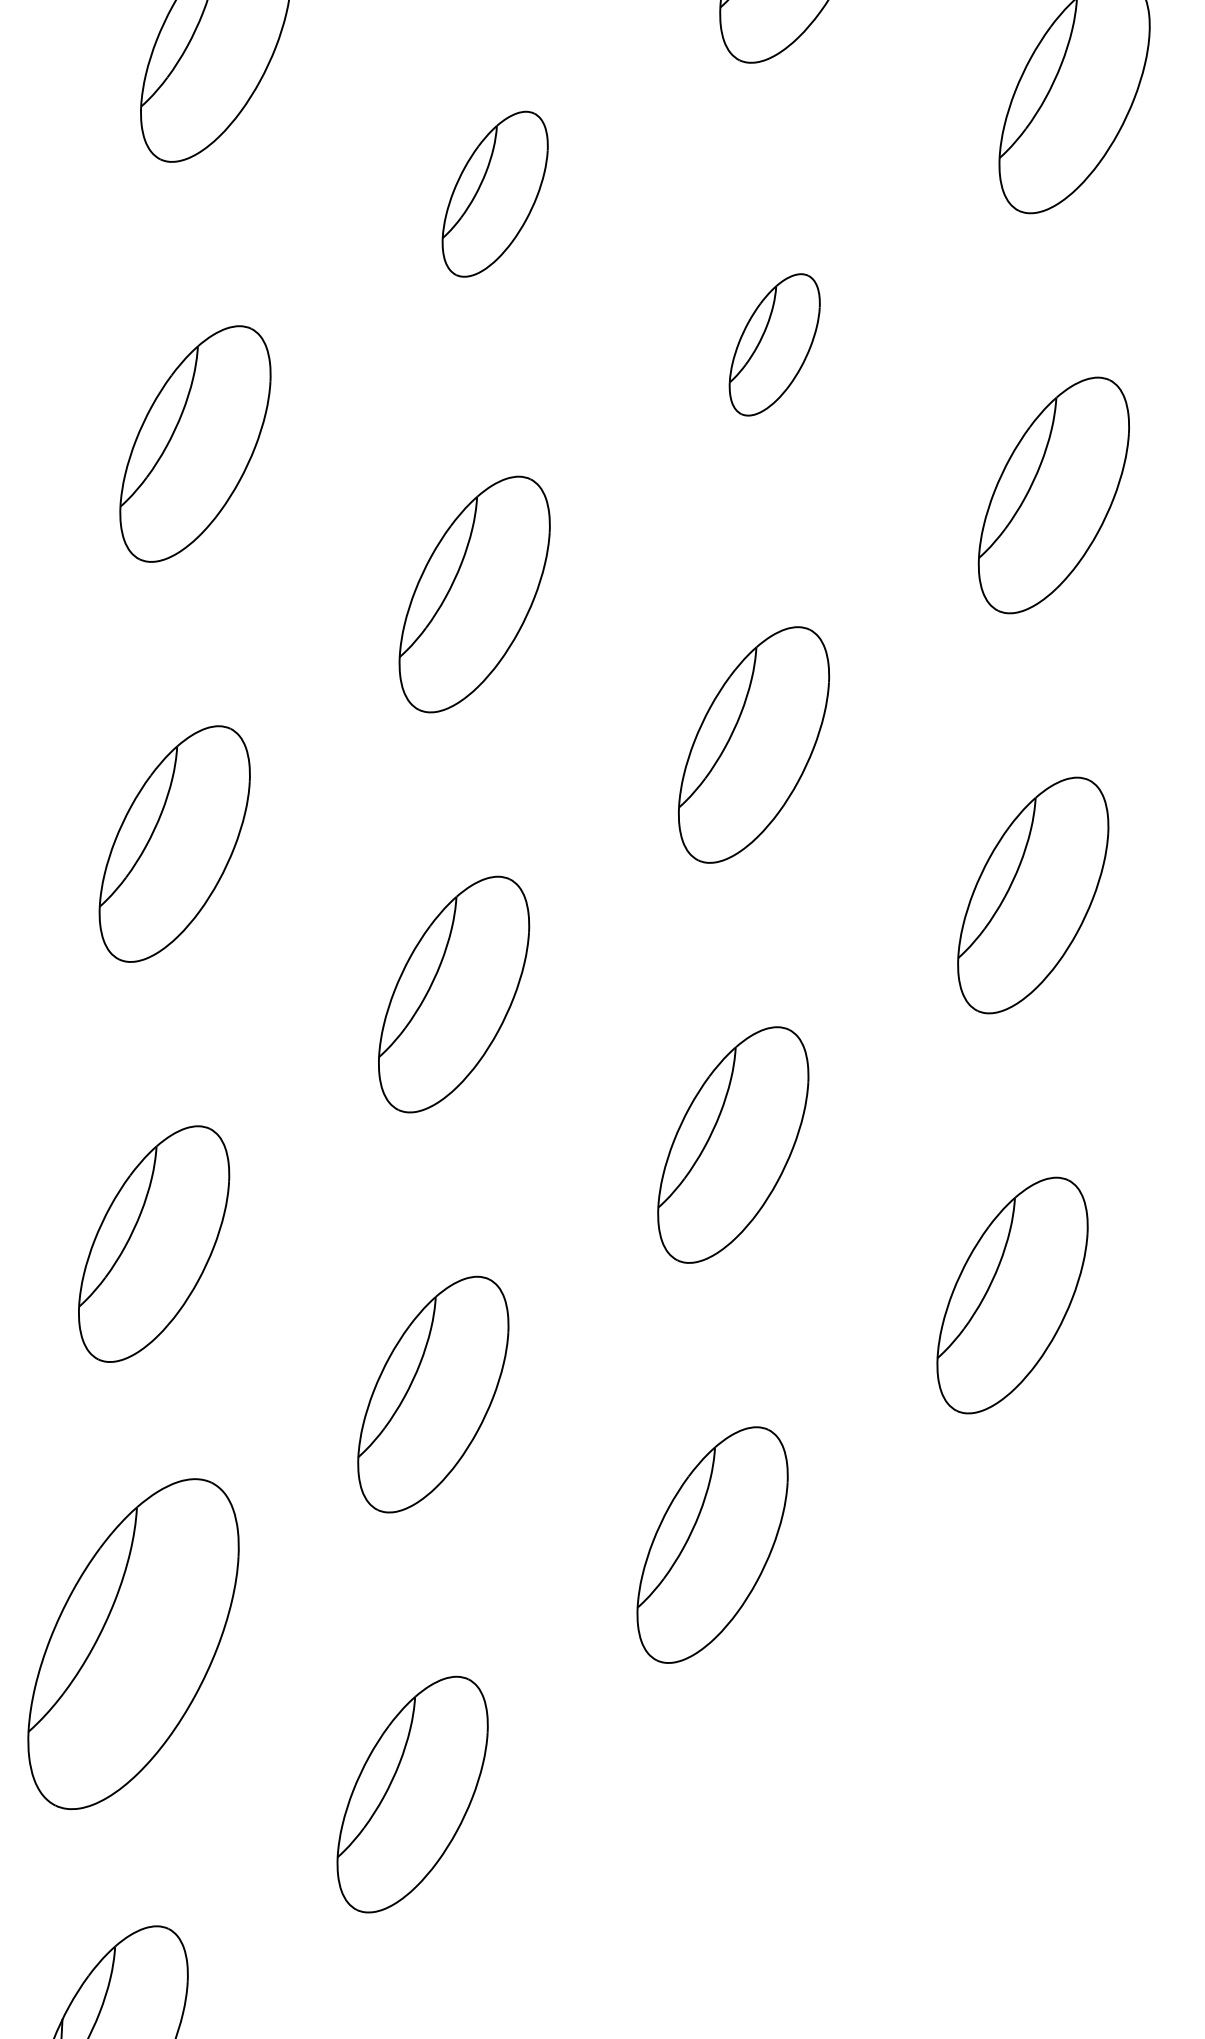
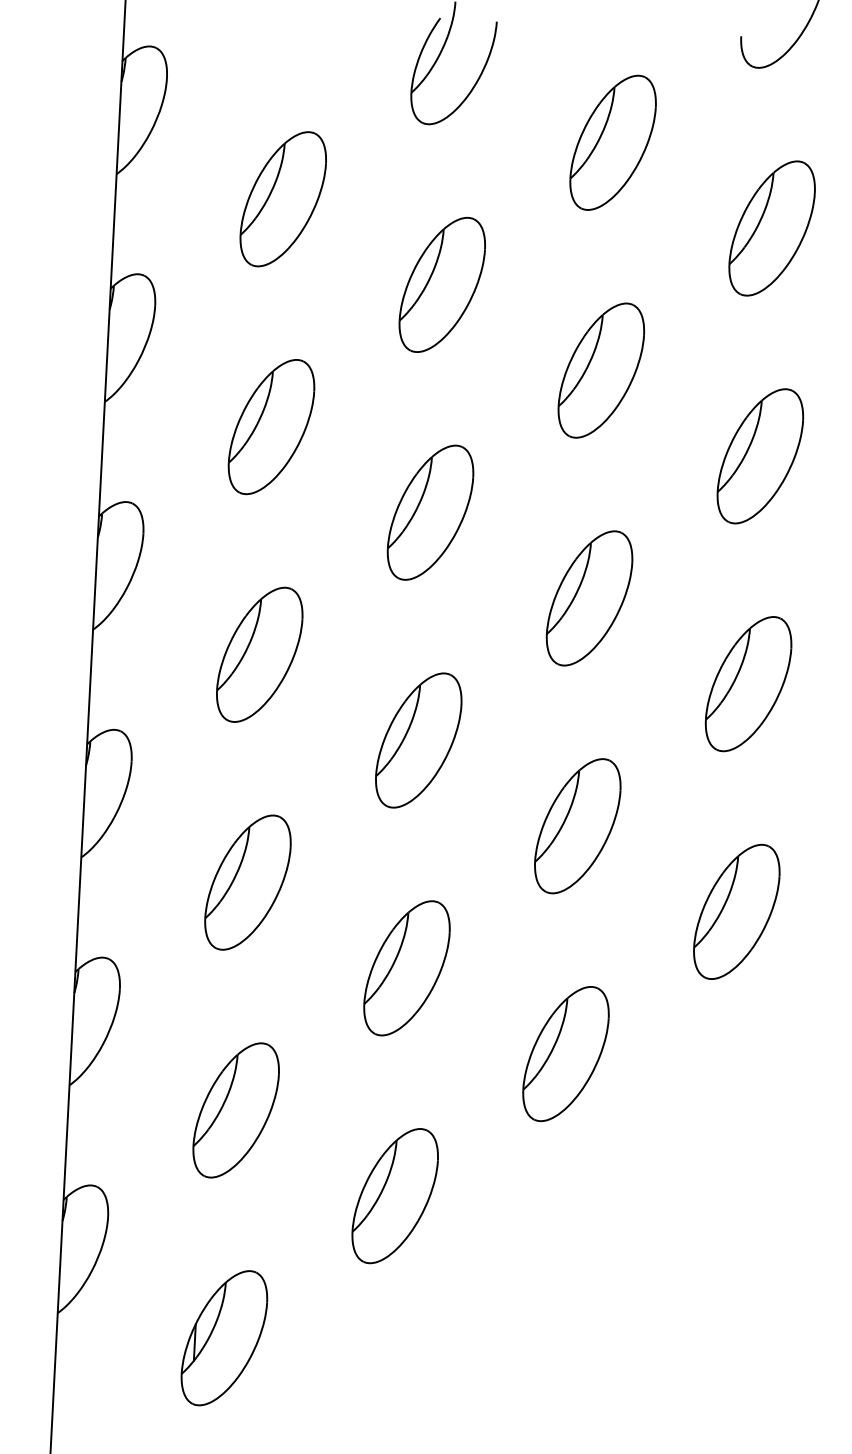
part: (493, 193) -> (441, 284), size x1.43
part: (774, 344) -> (601, 370), size x1.67
part: (132, 1644) -> (235, 1110), size x0.71

